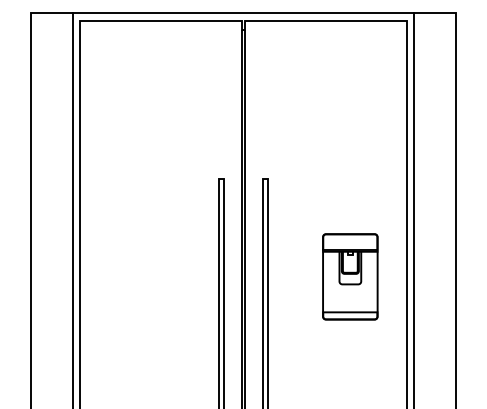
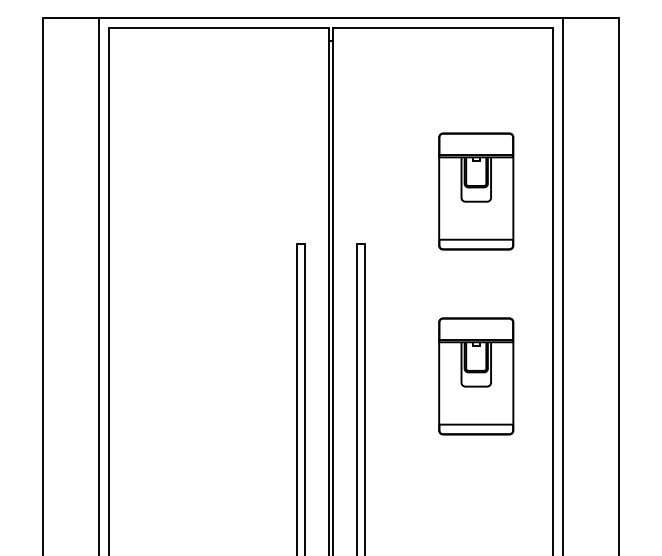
part: (350, 140) -> (476, 190), added

